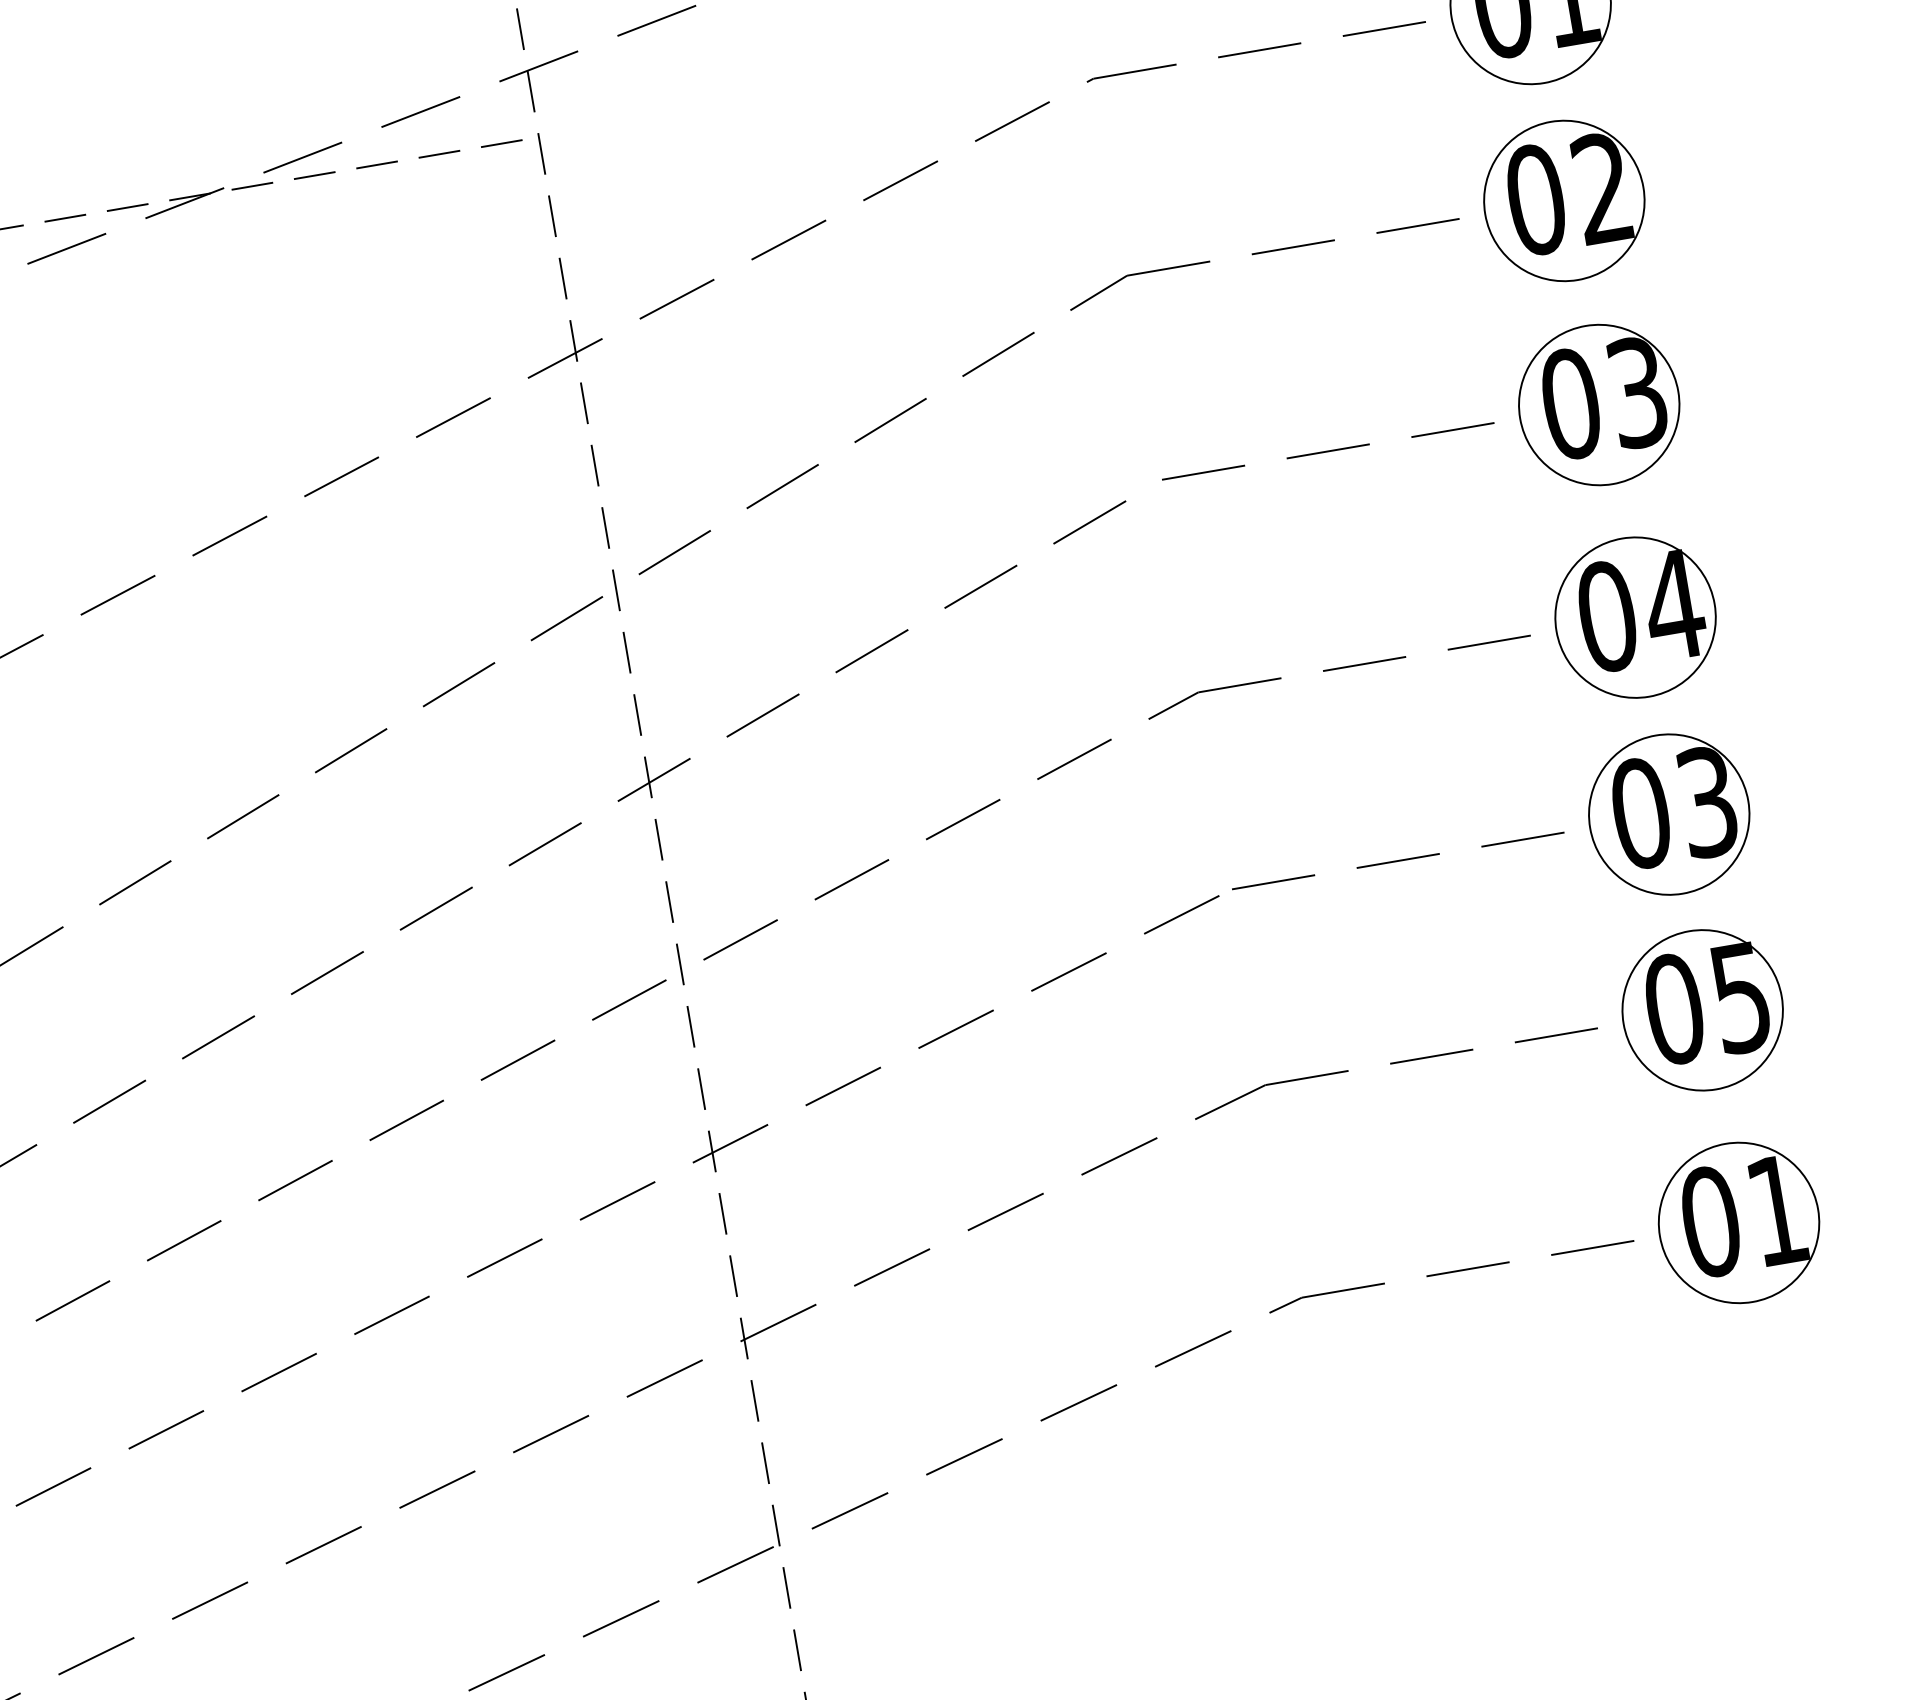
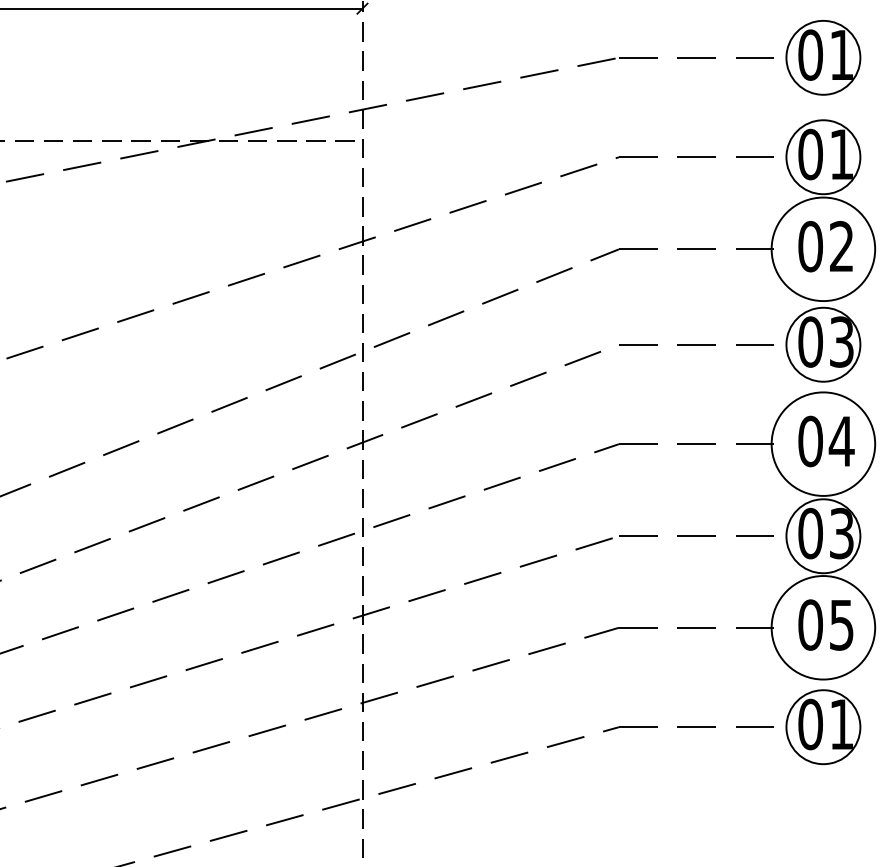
circle: (1564, 201) -> (823, 249), size x1.4
circle: (1635, 618) -> (823, 444), size x1.4
circle: (1702, 1009) -> (823, 627), size x1.4

